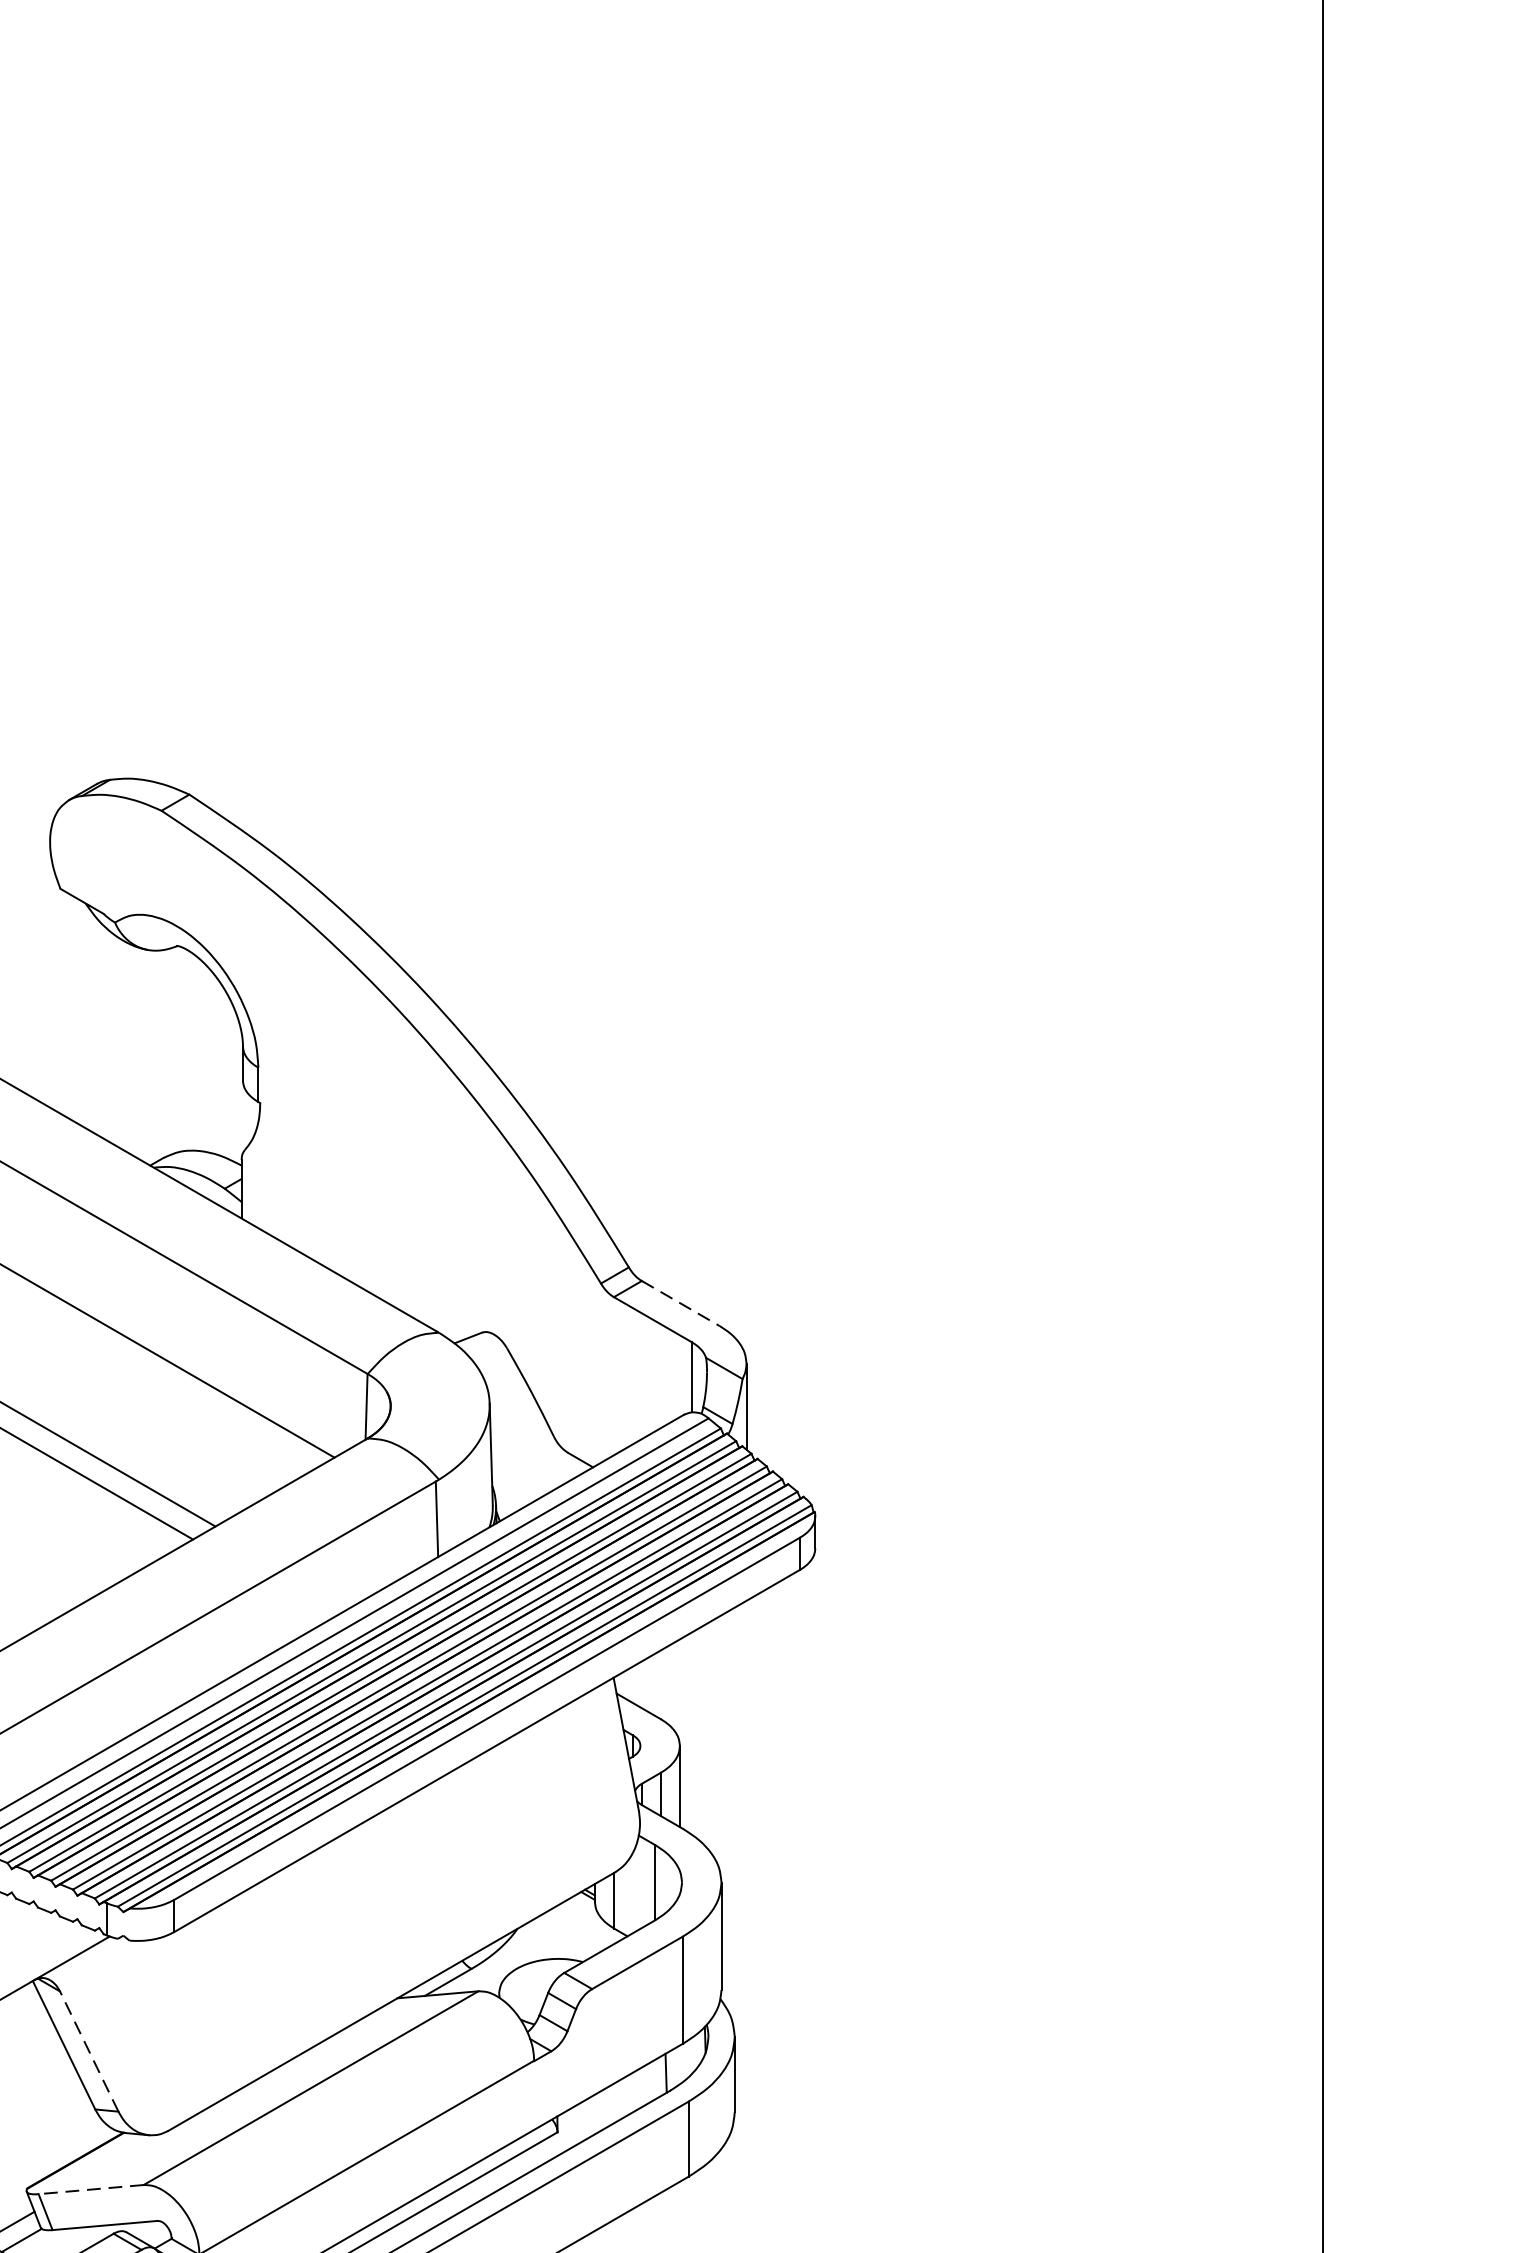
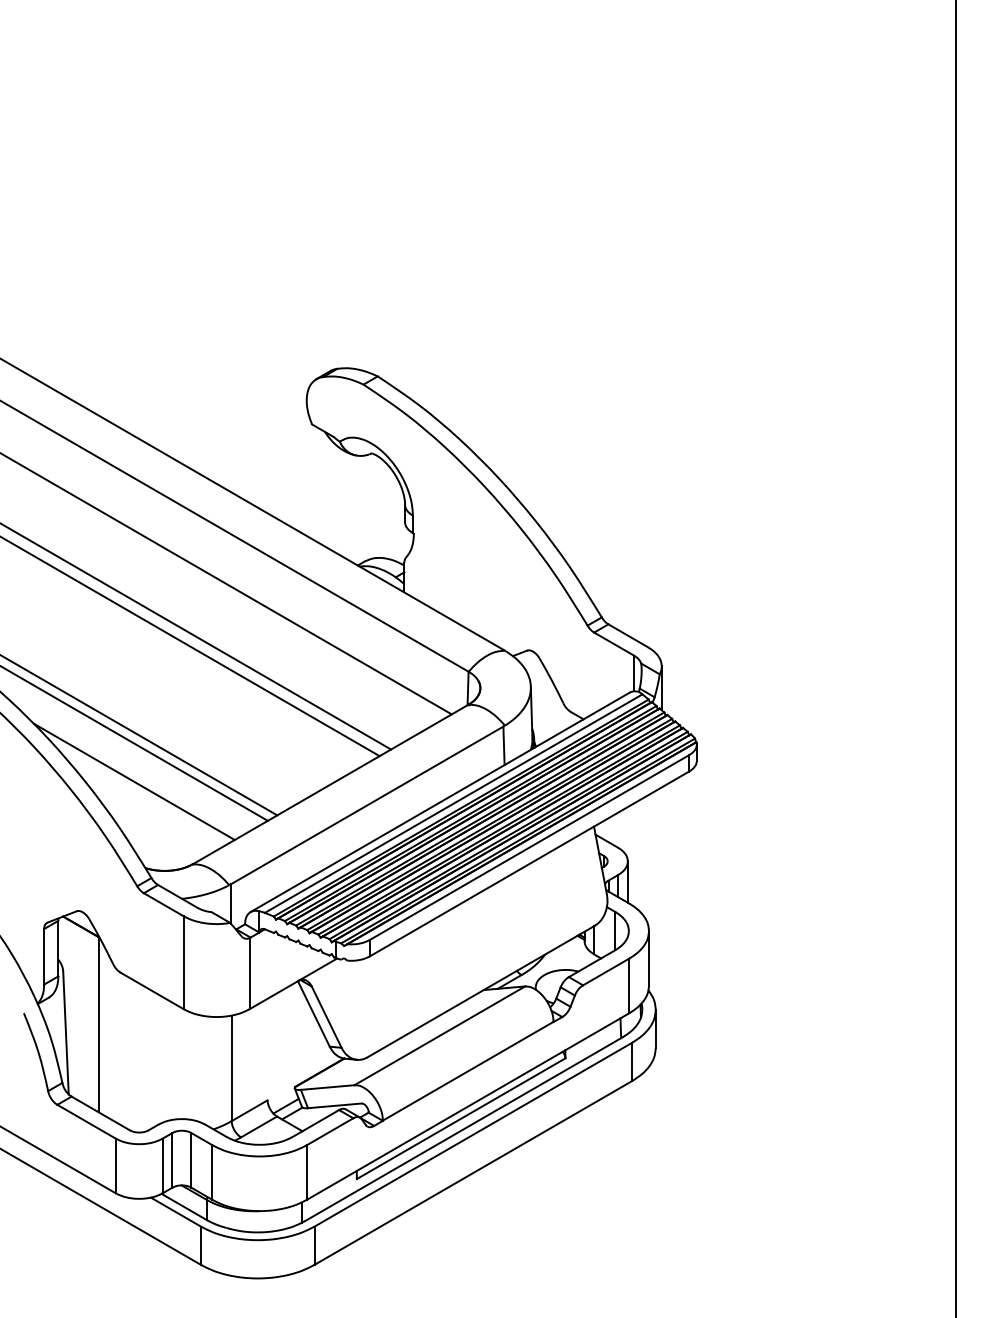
line: (681, 1302) -> (628, 635), dashed -> solid
line: (88, 2050) -> (326, 1016), dashed -> solid
line: (90, 2189) -> (327, 1087), dashed -> solid

